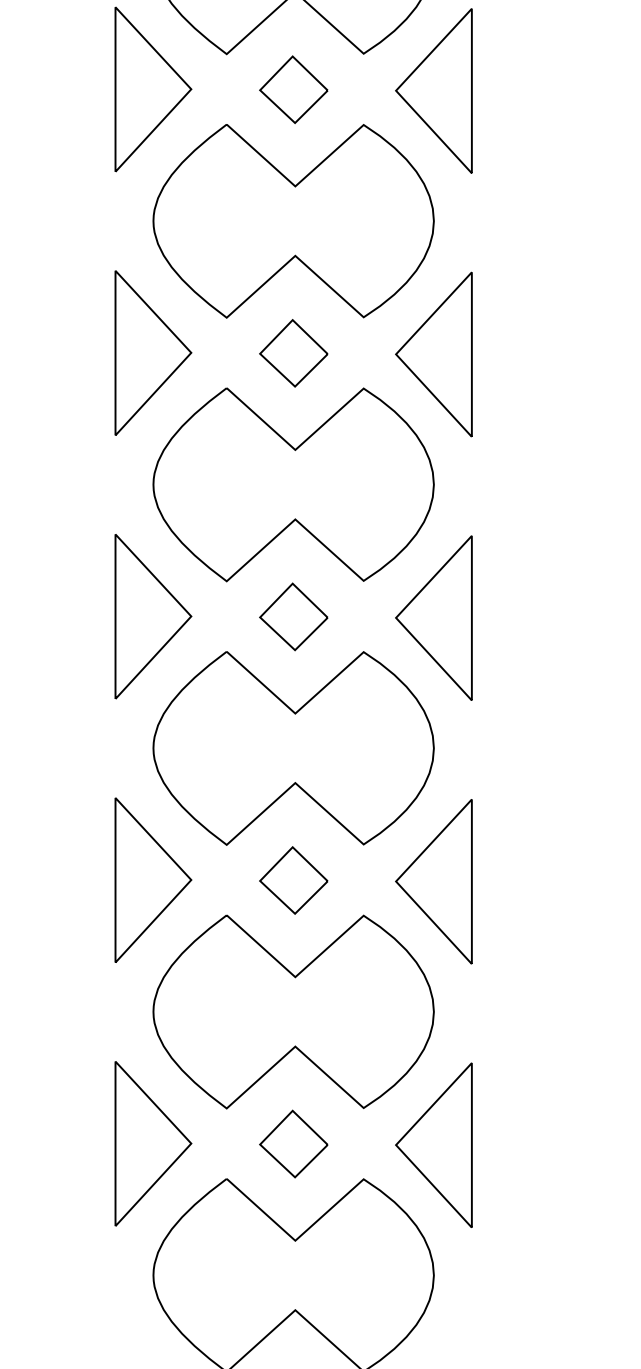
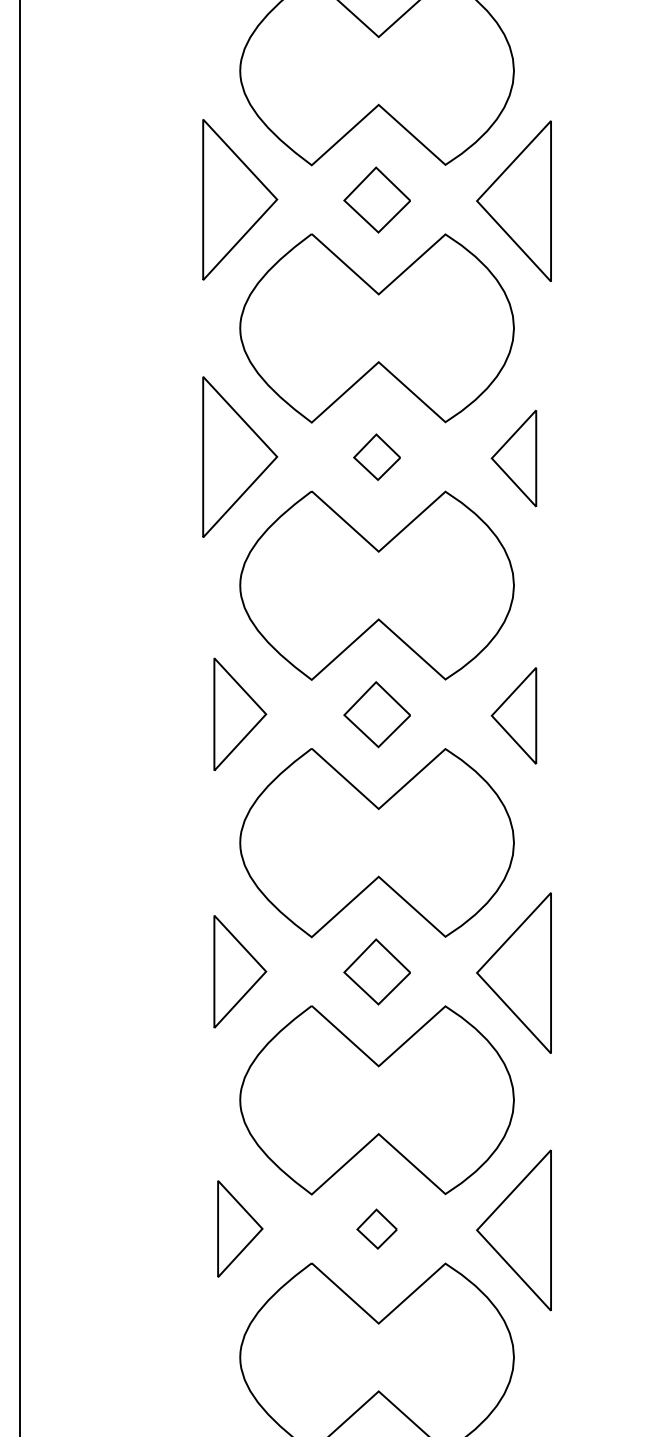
part: (293, 352) -> (376, 456), size x0.7
part: (433, 354) -> (513, 458), size x0.6
part: (153, 616) -> (240, 714), size x0.7
part: (433, 617) -> (513, 715), size x0.6
part: (153, 880) -> (240, 971), size x0.7
part: (153, 1143) -> (240, 1228), size x0.6
part: (293, 1143) -> (376, 1228), size x0.6

